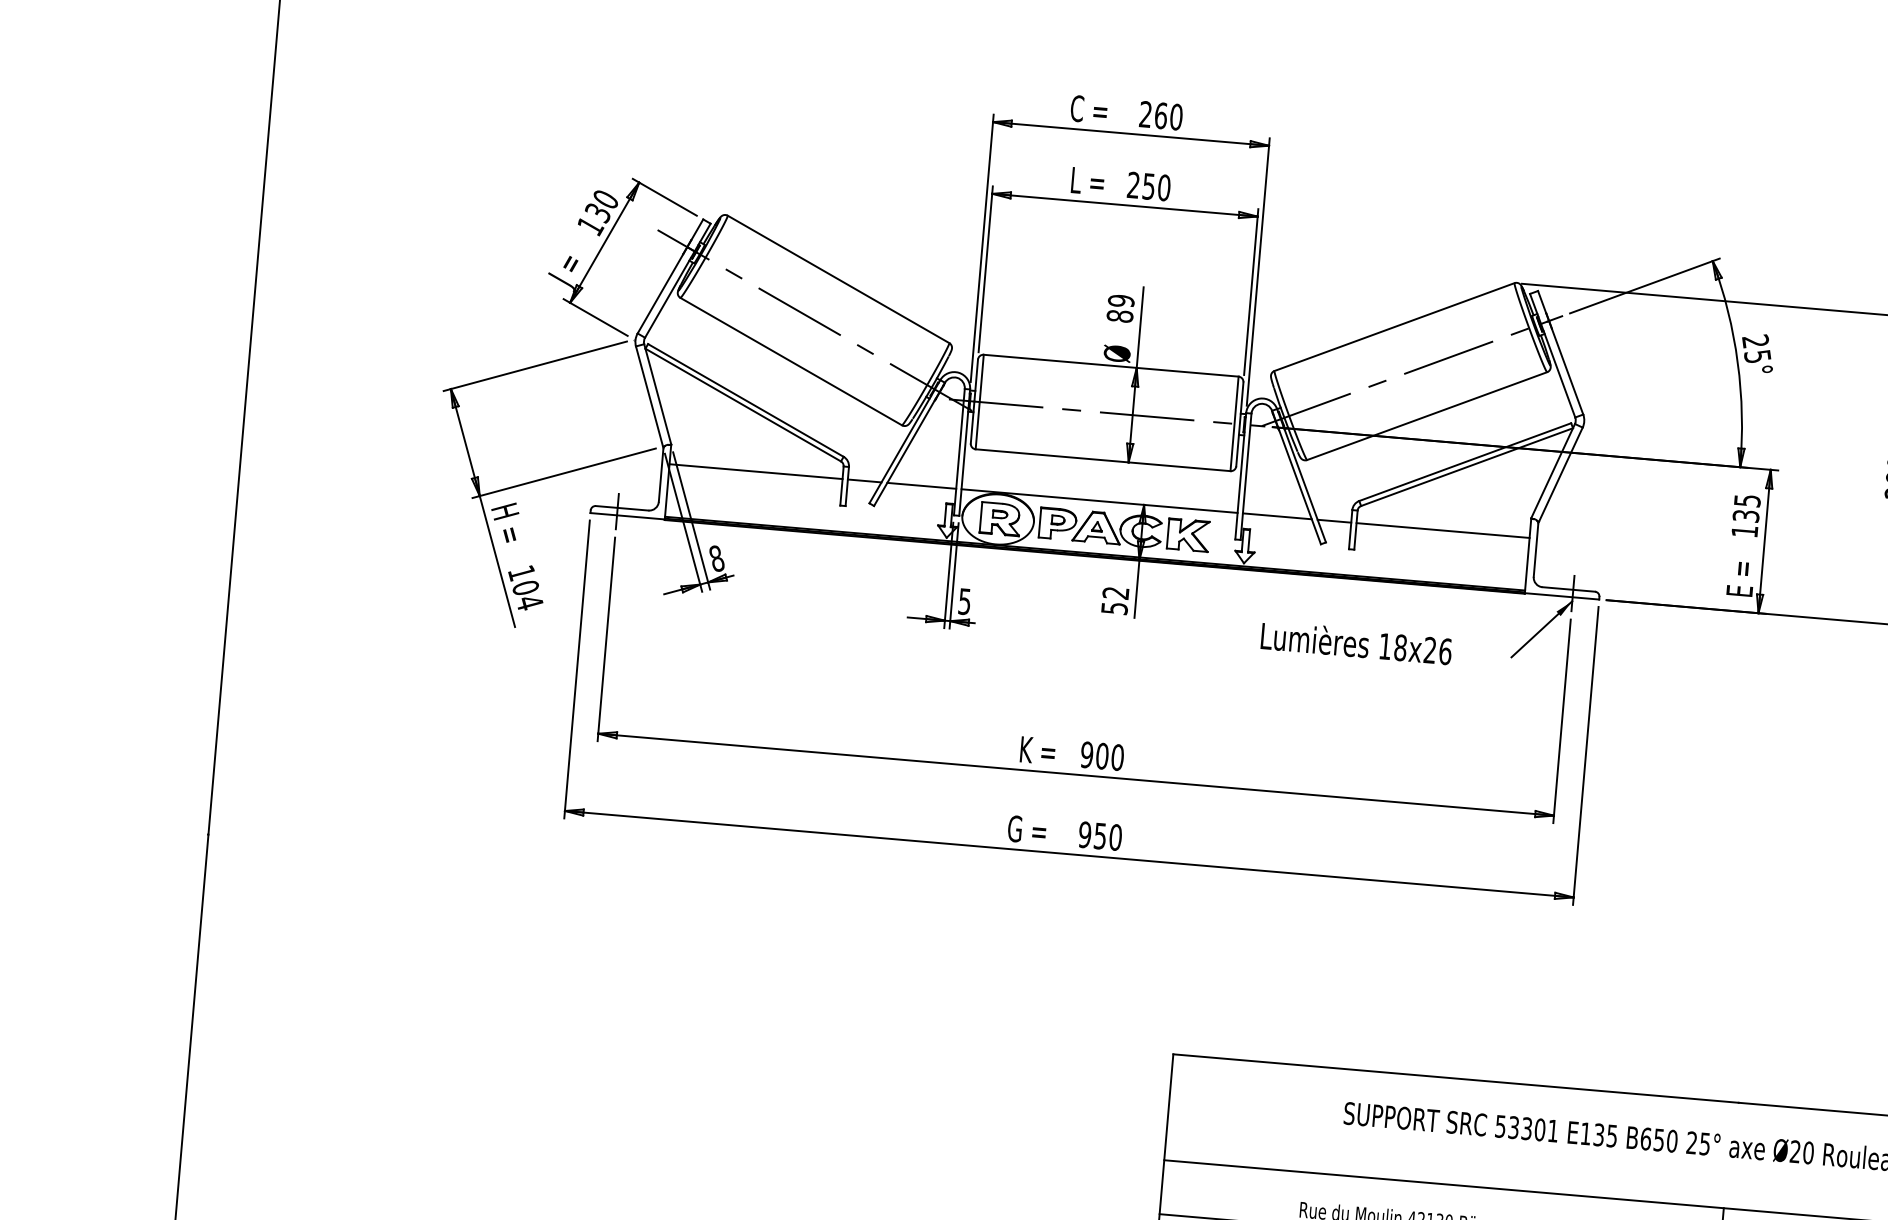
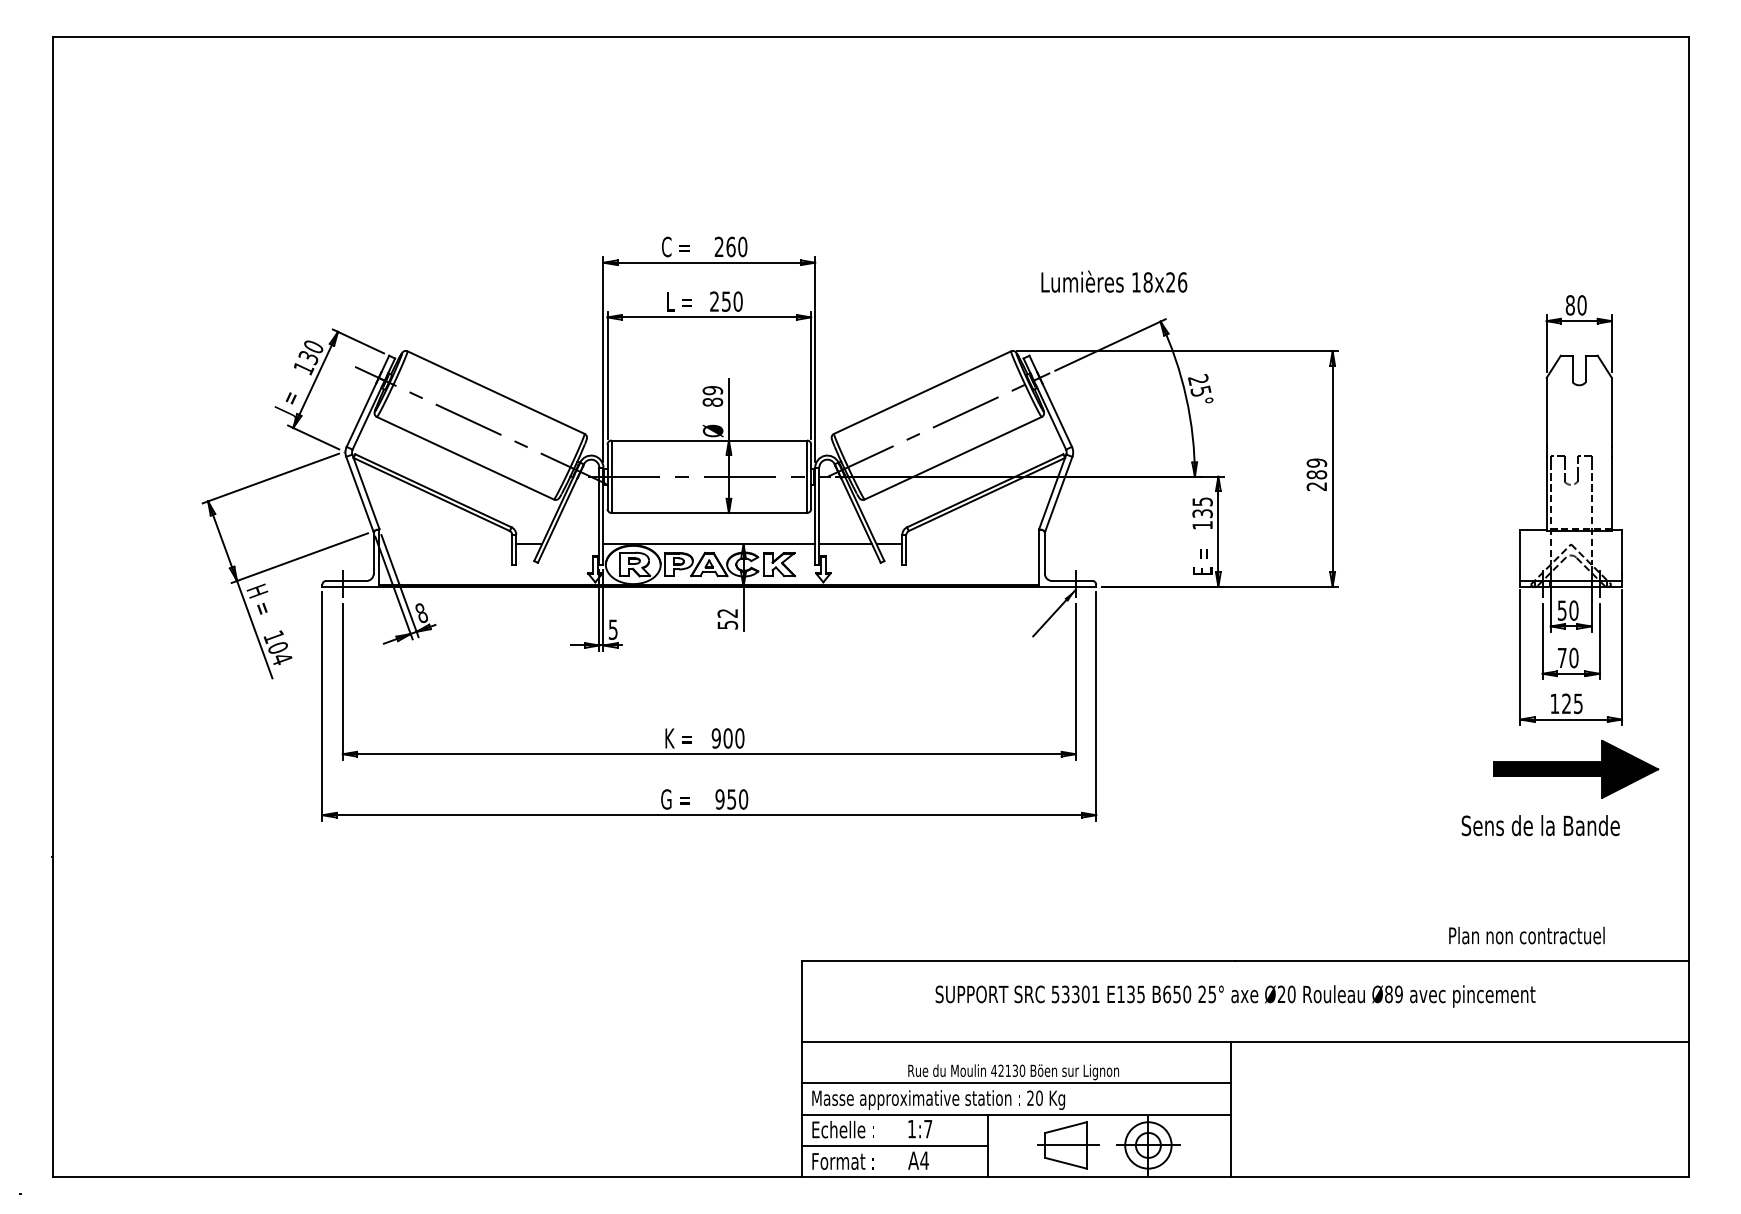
line: (755, 471) -> (445, 544), removed
line: (921, 485) -> (572, 544), removed
line: (1442, 530) -> (972, 544), removed
text: (1356, 642) -> (1114, 281), moved

